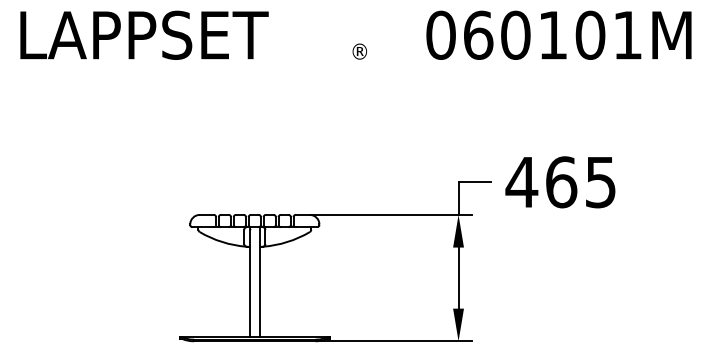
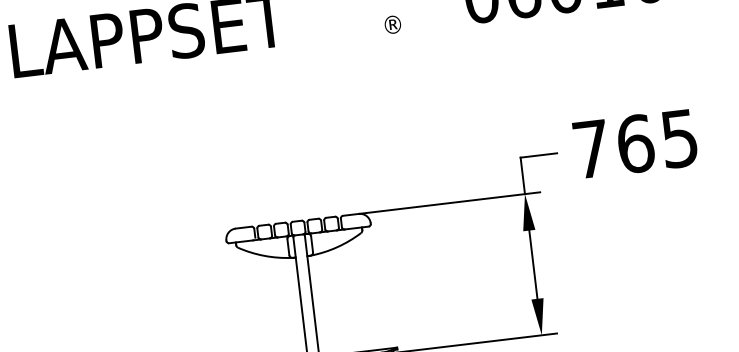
text: (521, 182) -> (591, 149), 465 -> 765

